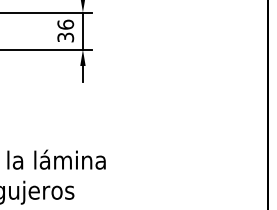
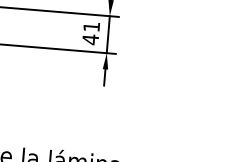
text: (65, 30) -> (90, 32), 36 -> 41

